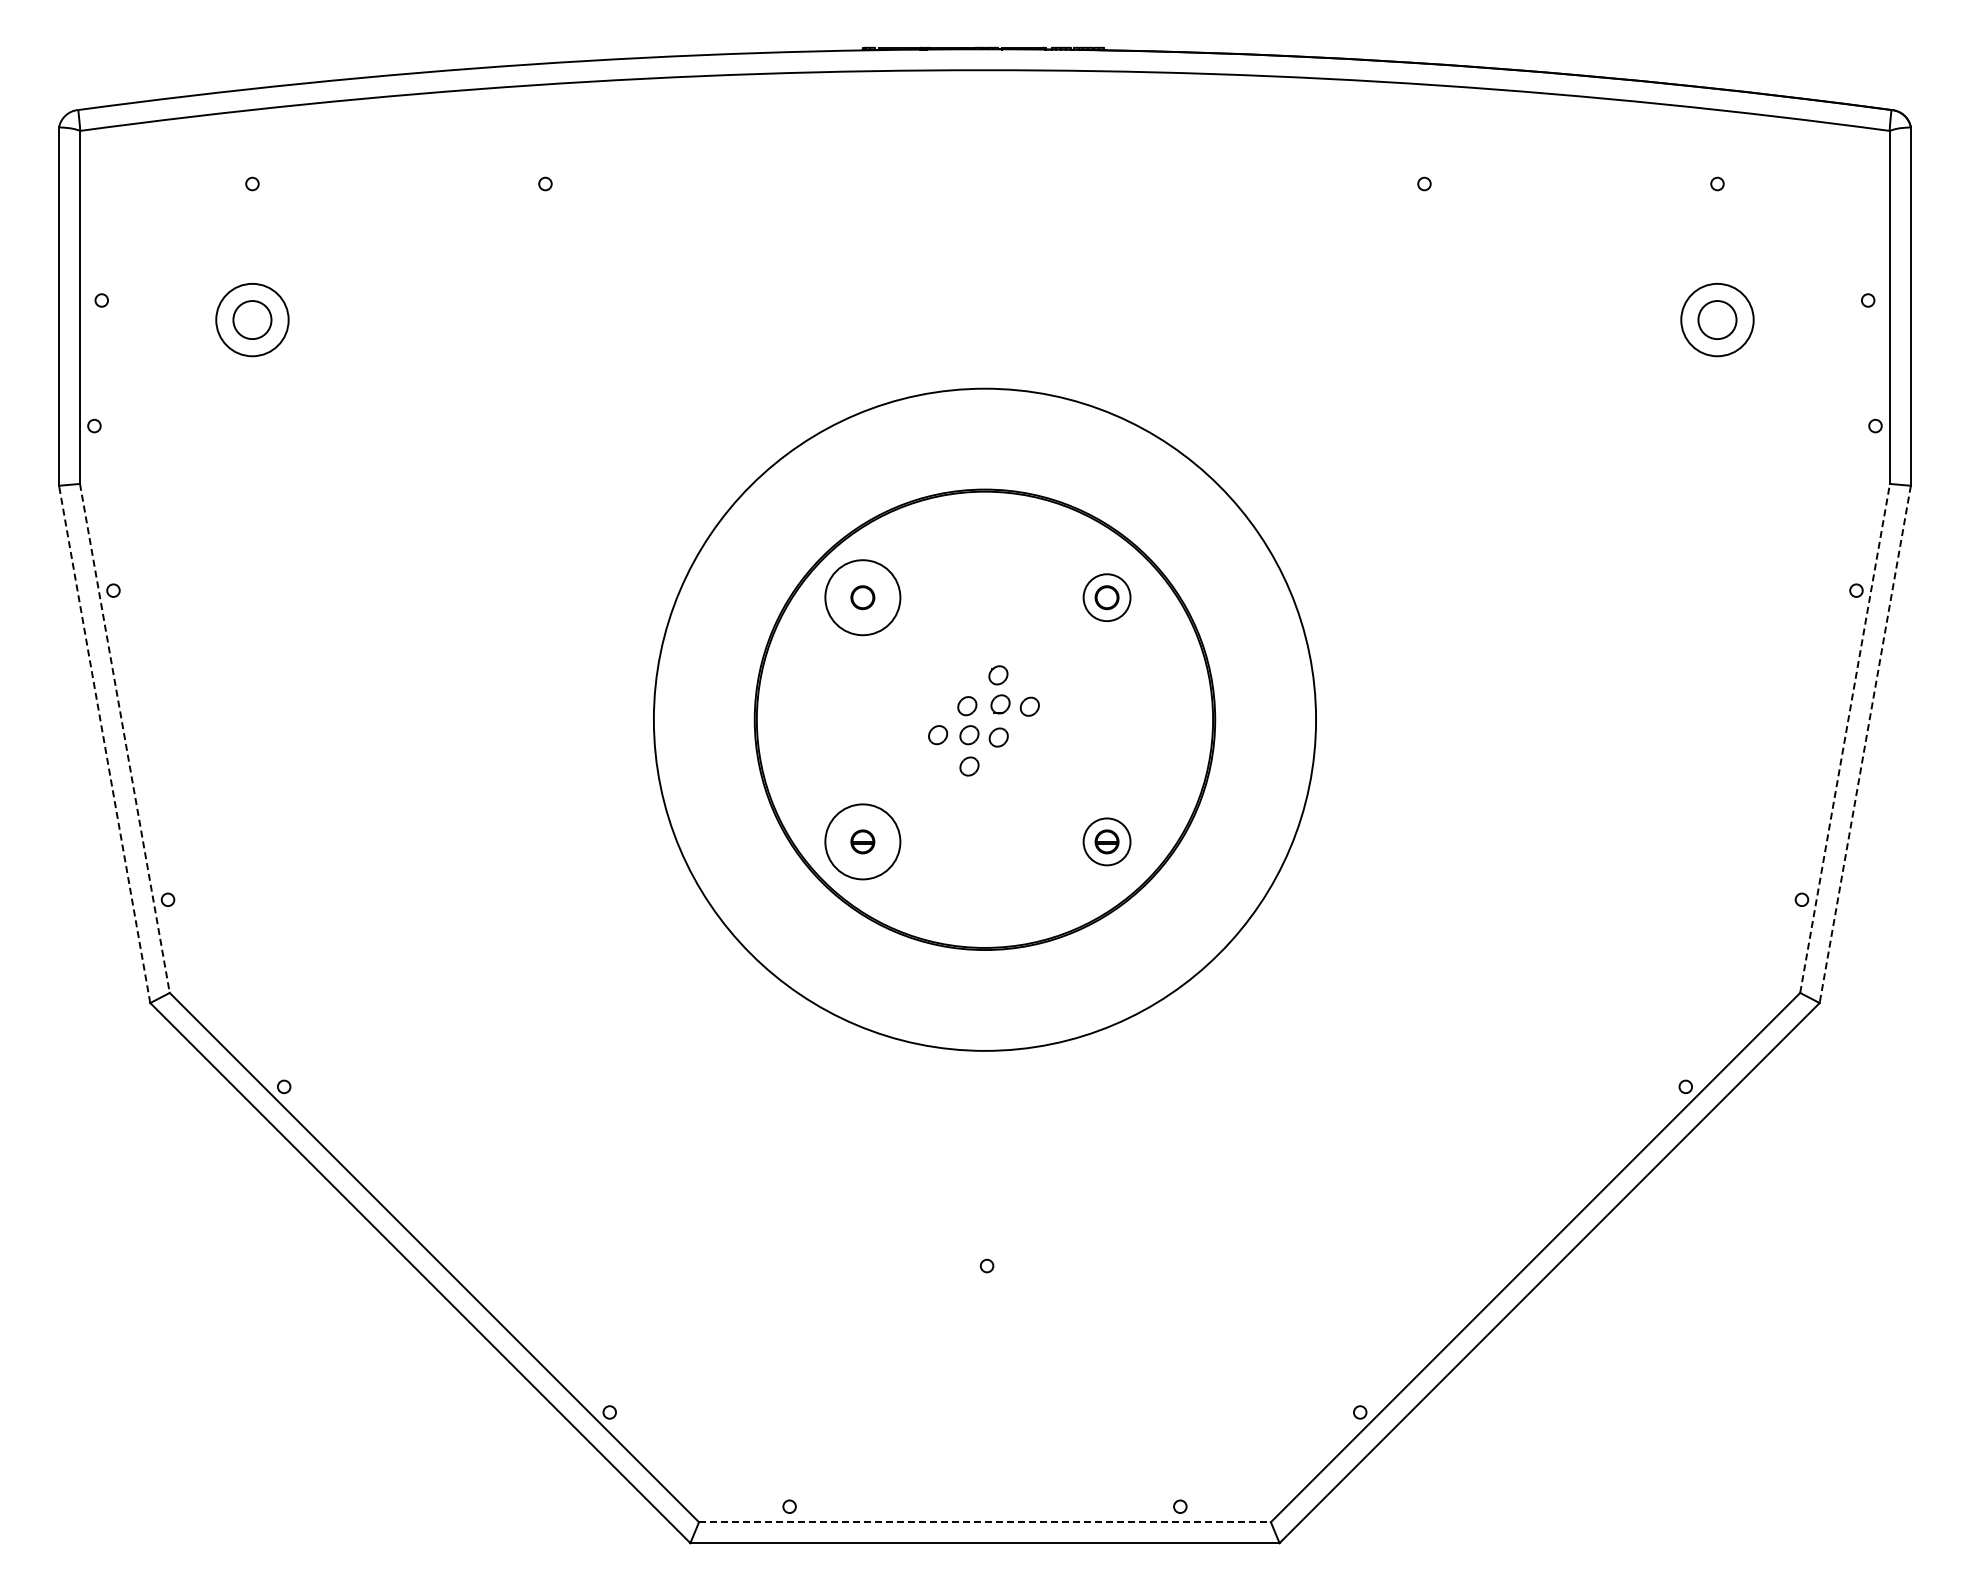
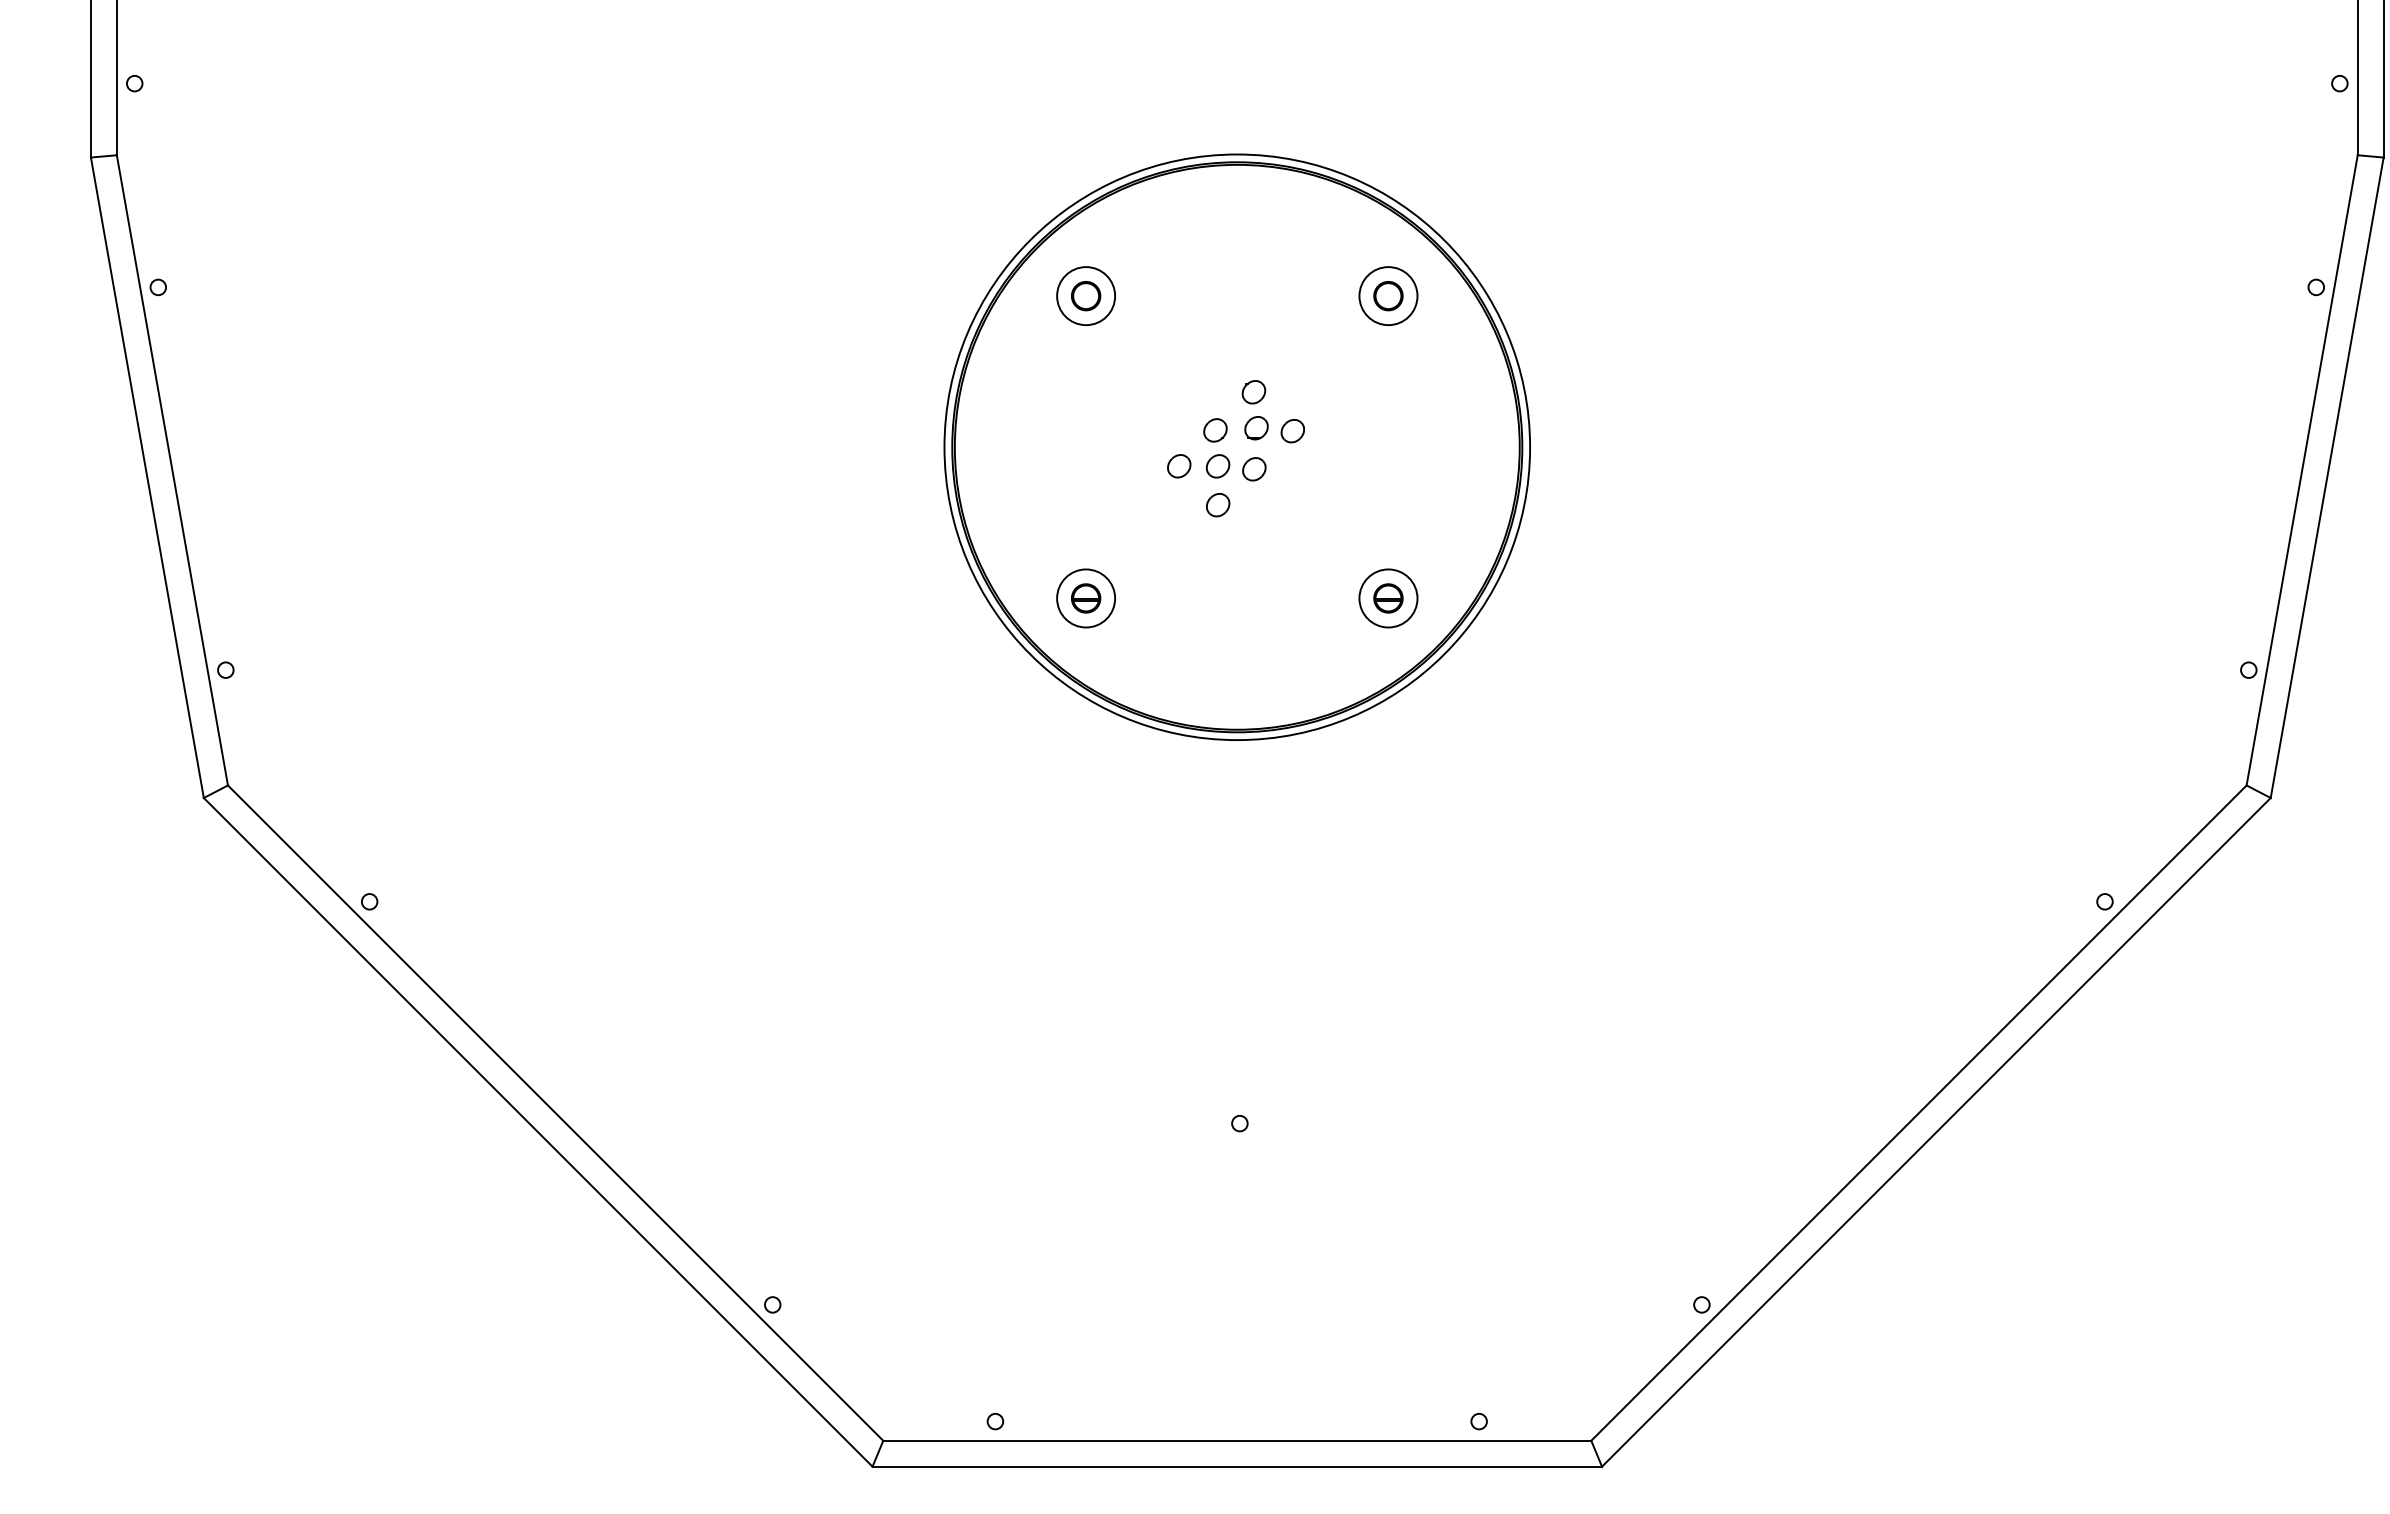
circle: (862, 597) -> (1085, 295), size x0.62
circle: (984, 719) -> (1236, 446), size x0.71
line: (1845, 737) -> (2302, 469), dashed -> solid
line: (124, 738) -> (171, 470), dashed -> solid
line: (104, 744) -> (147, 477), dashed -> solid
line: (1865, 744) -> (2327, 477), dashed -> solid
circle: (862, 841) -> (1085, 597), size x0.62
line: (984, 1522) -> (1236, 1441), dashed -> solid

